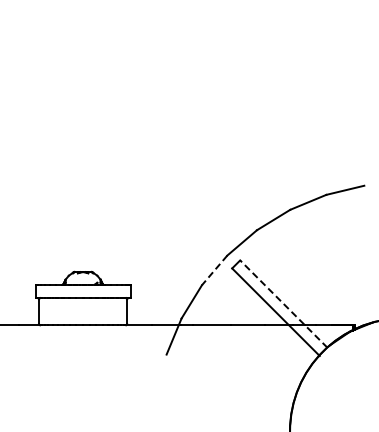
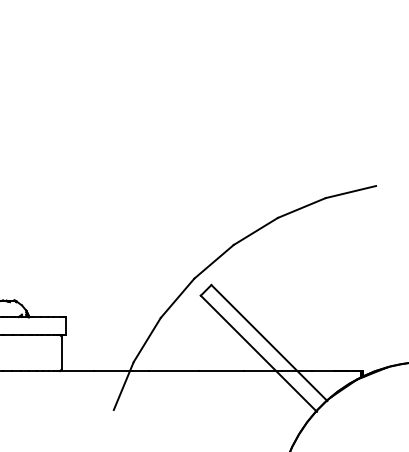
line: (214, 270) -> (177, 298), dashed -> solid
line: (283, 304) -> (268, 343), dashed -> solid

